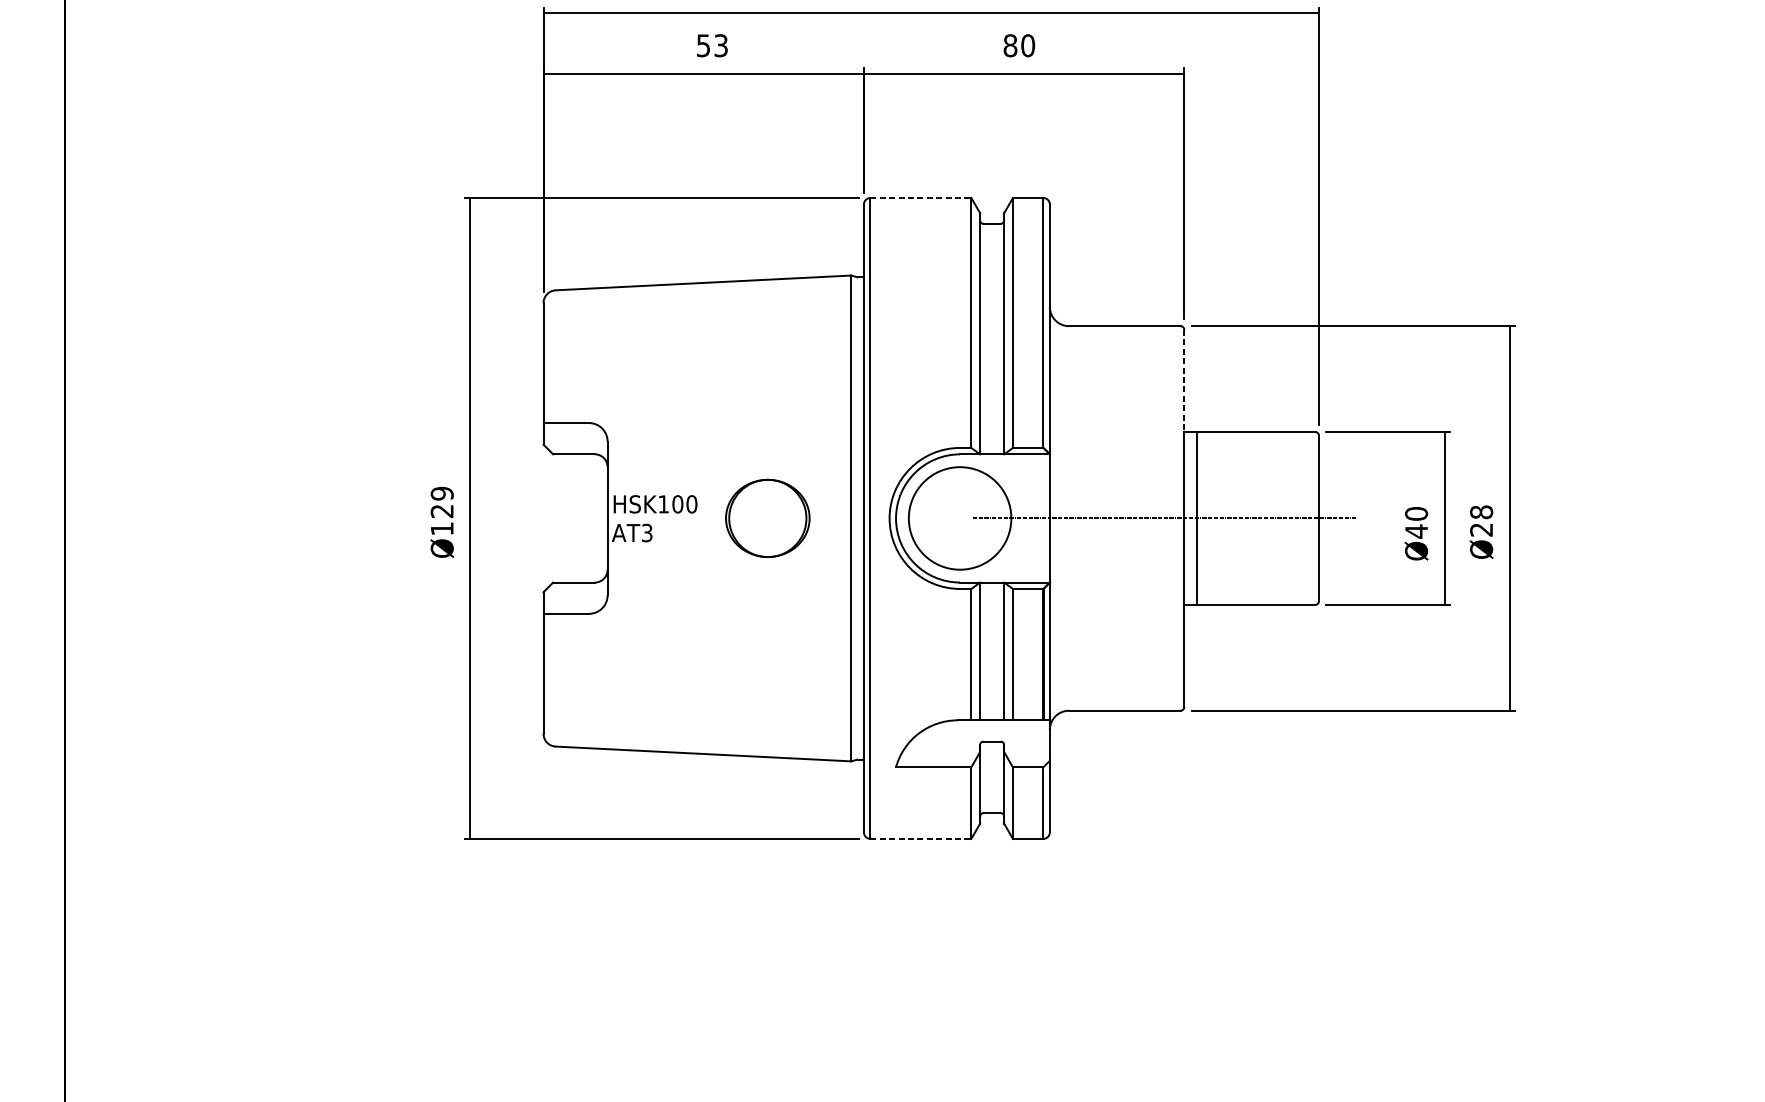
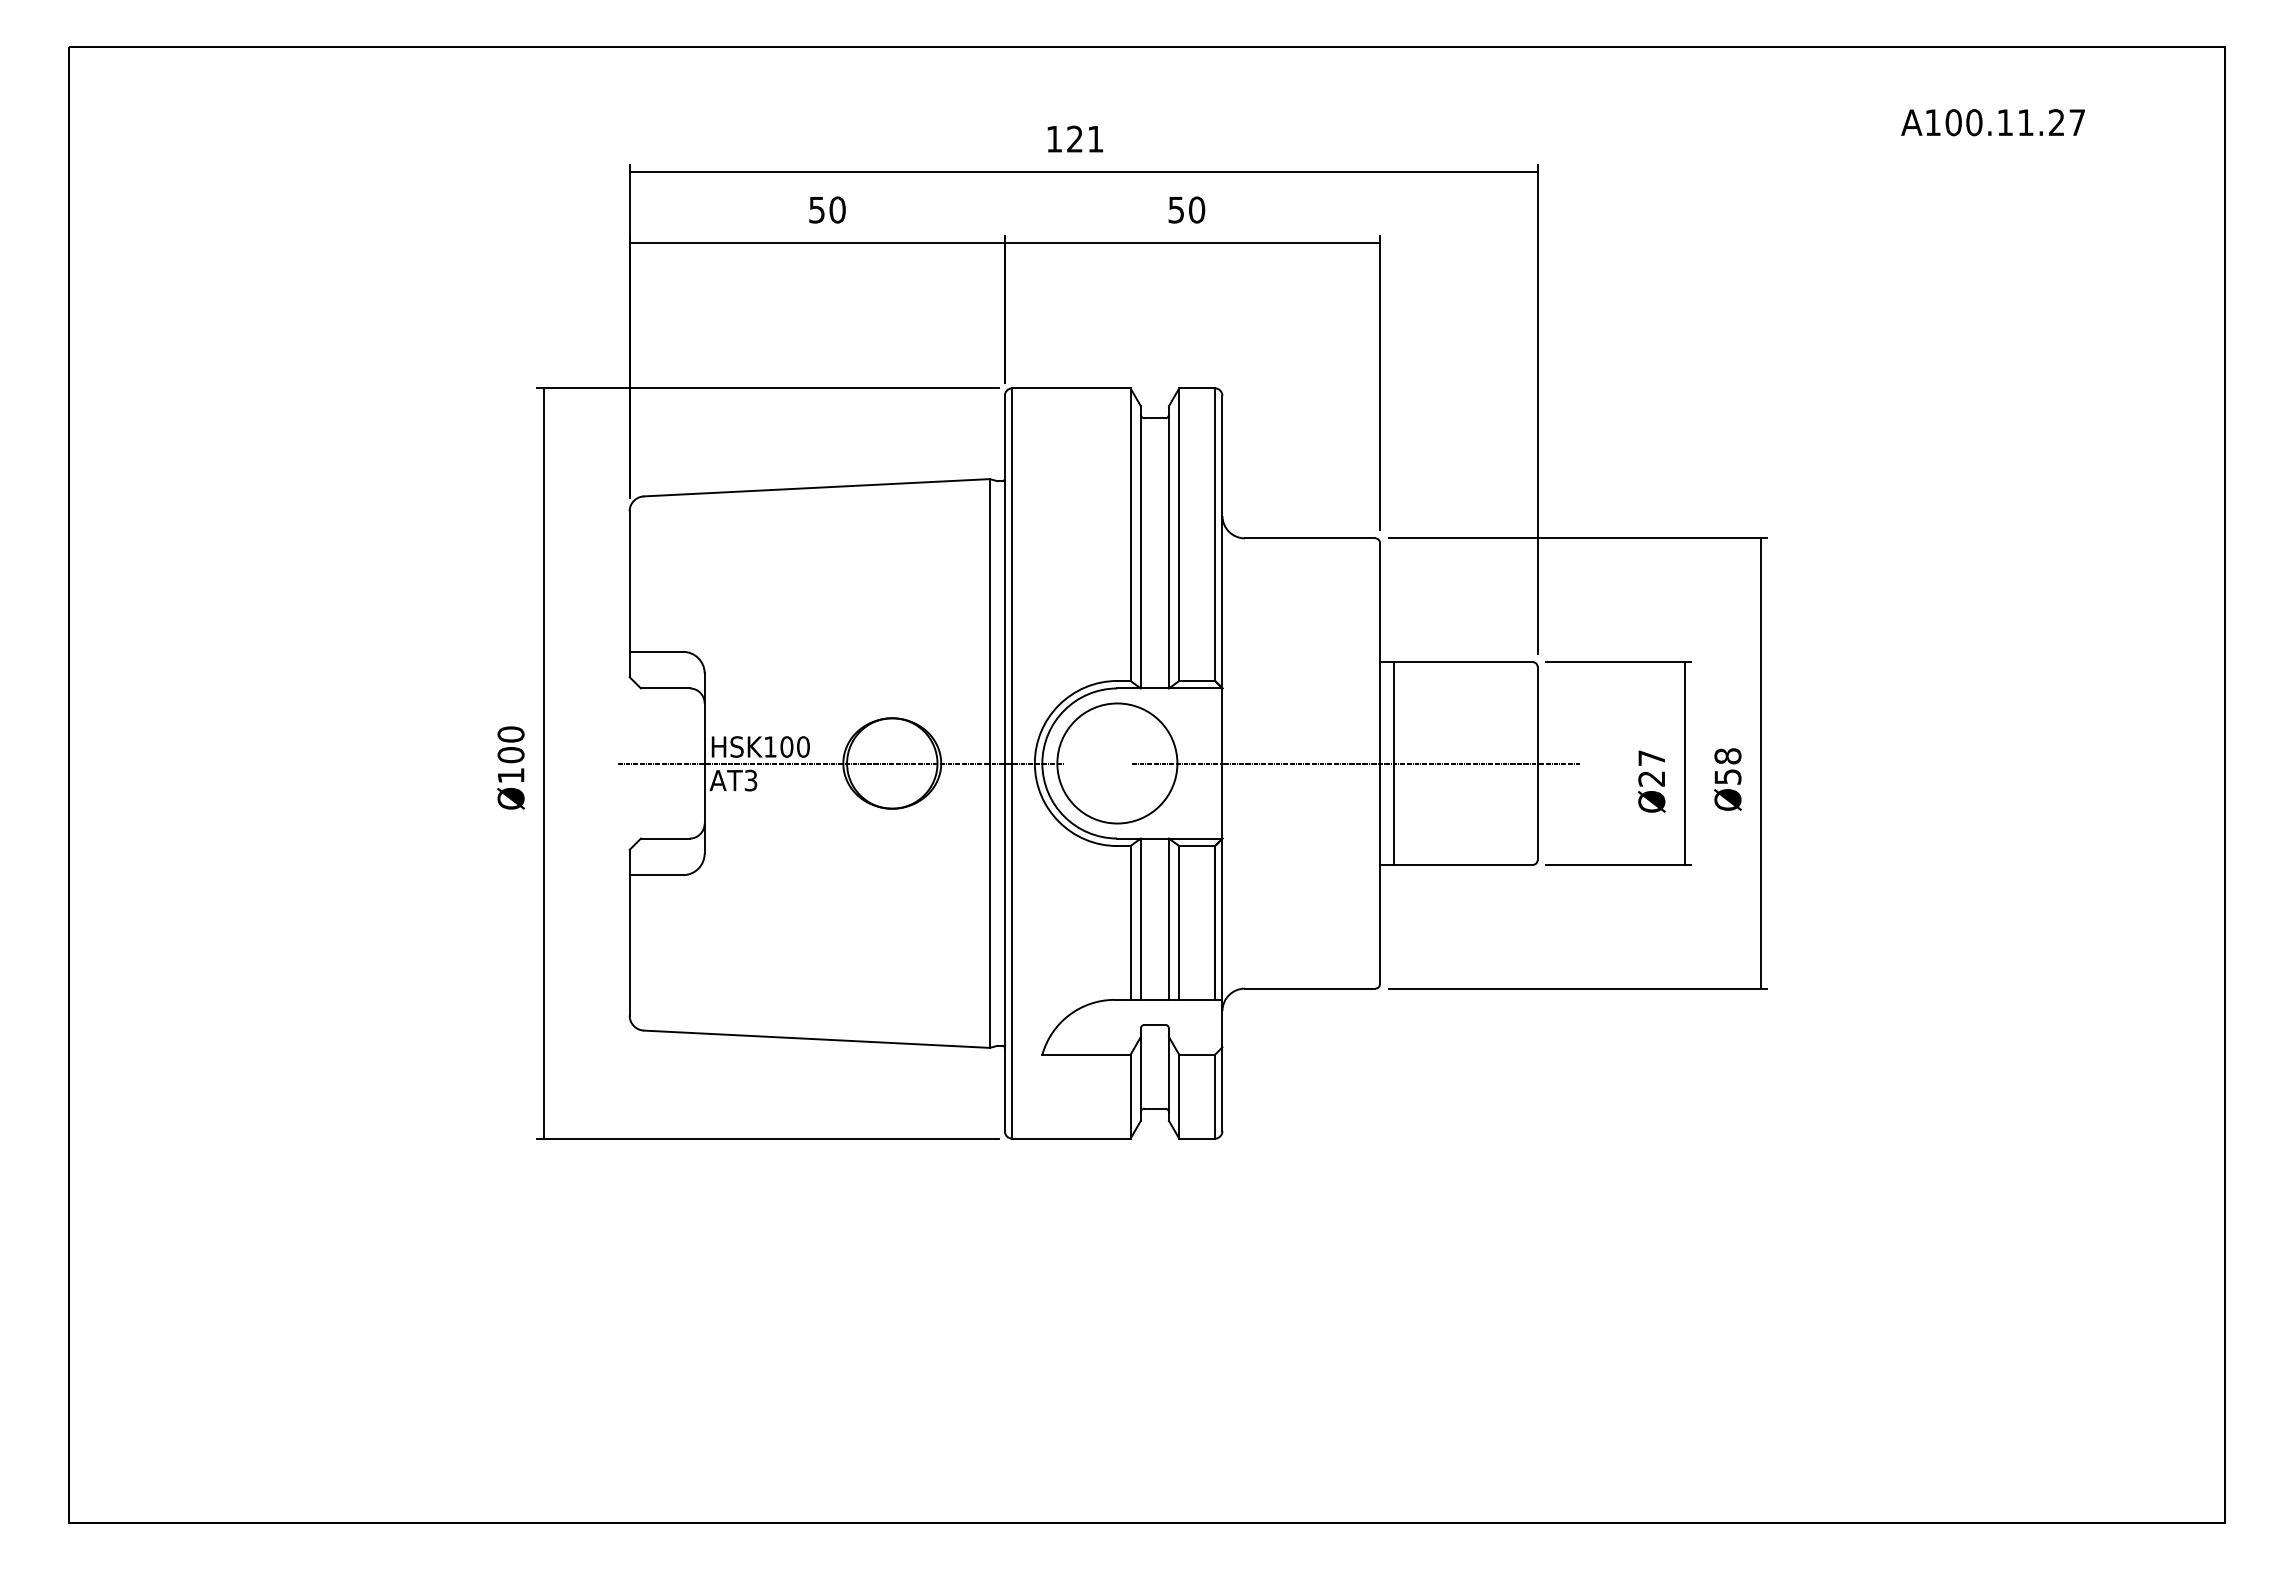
text: (721, 45) -> (837, 209), 53 -> 50
text: (1010, 45) -> (1176, 209), 80 -> 50
line: (920, 198) -> (1071, 388), dashed -> solid
line: (1183, 380) -> (1379, 602), dashed -> solid
text: (441, 502) -> (510, 744), Ø129 -> Ø100
line: (723, 518) -> (840, 763), added
text: (1416, 522) -> (1651, 768), Ø40 -> Ø27
text: (1481, 529) -> (1727, 776), Ø28 -> Ø58
line: (920, 838) -> (1071, 1138), dashed -> solid

